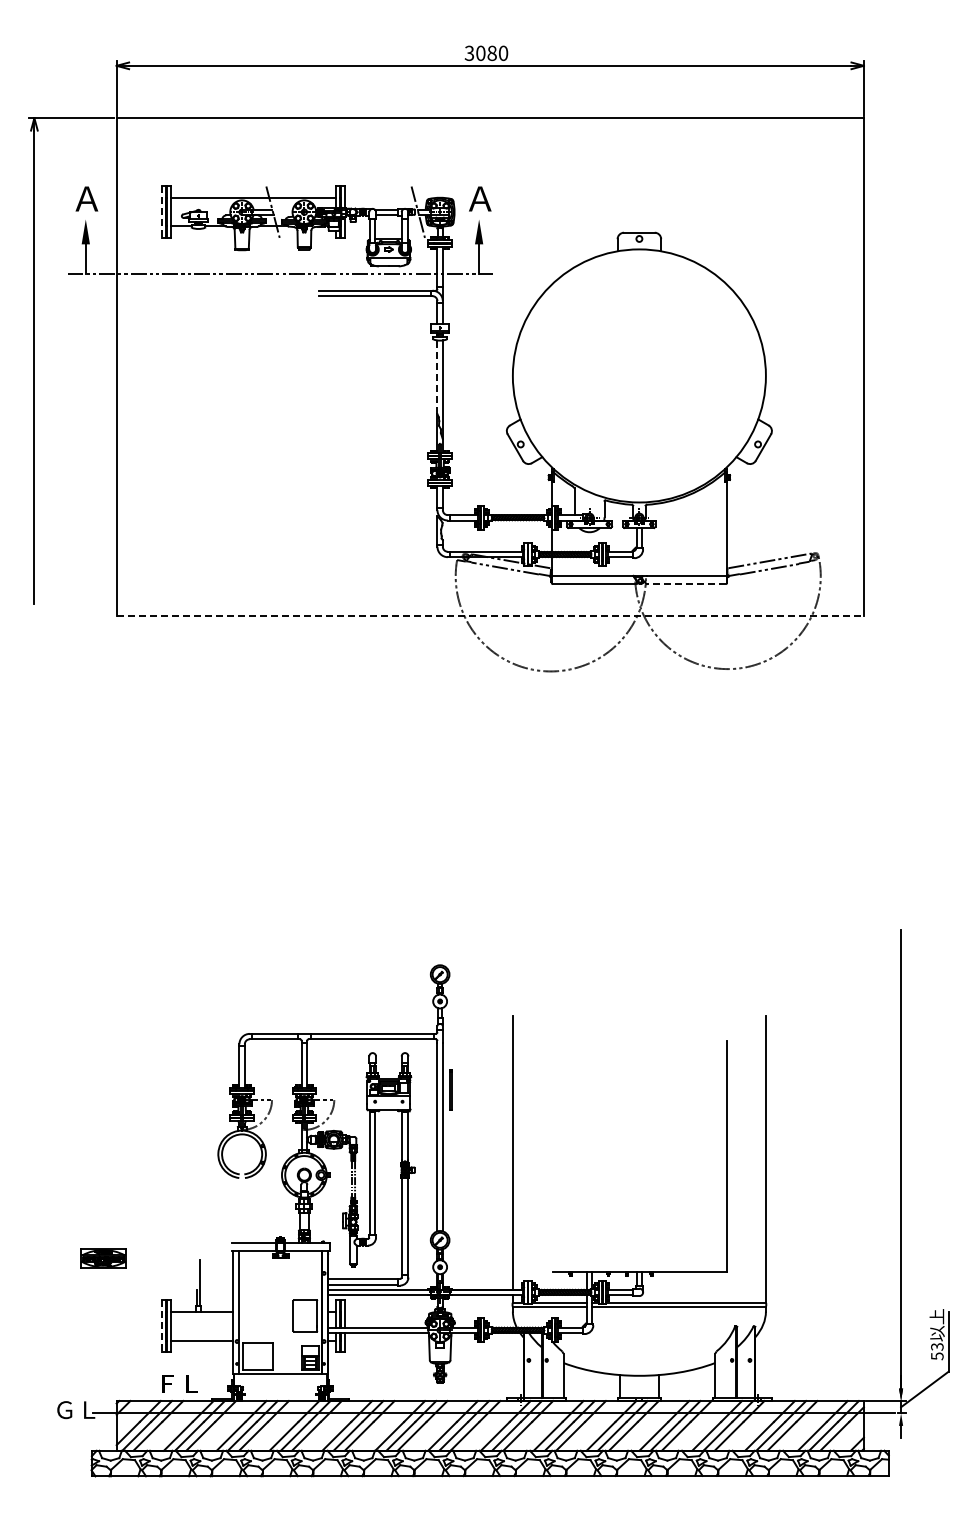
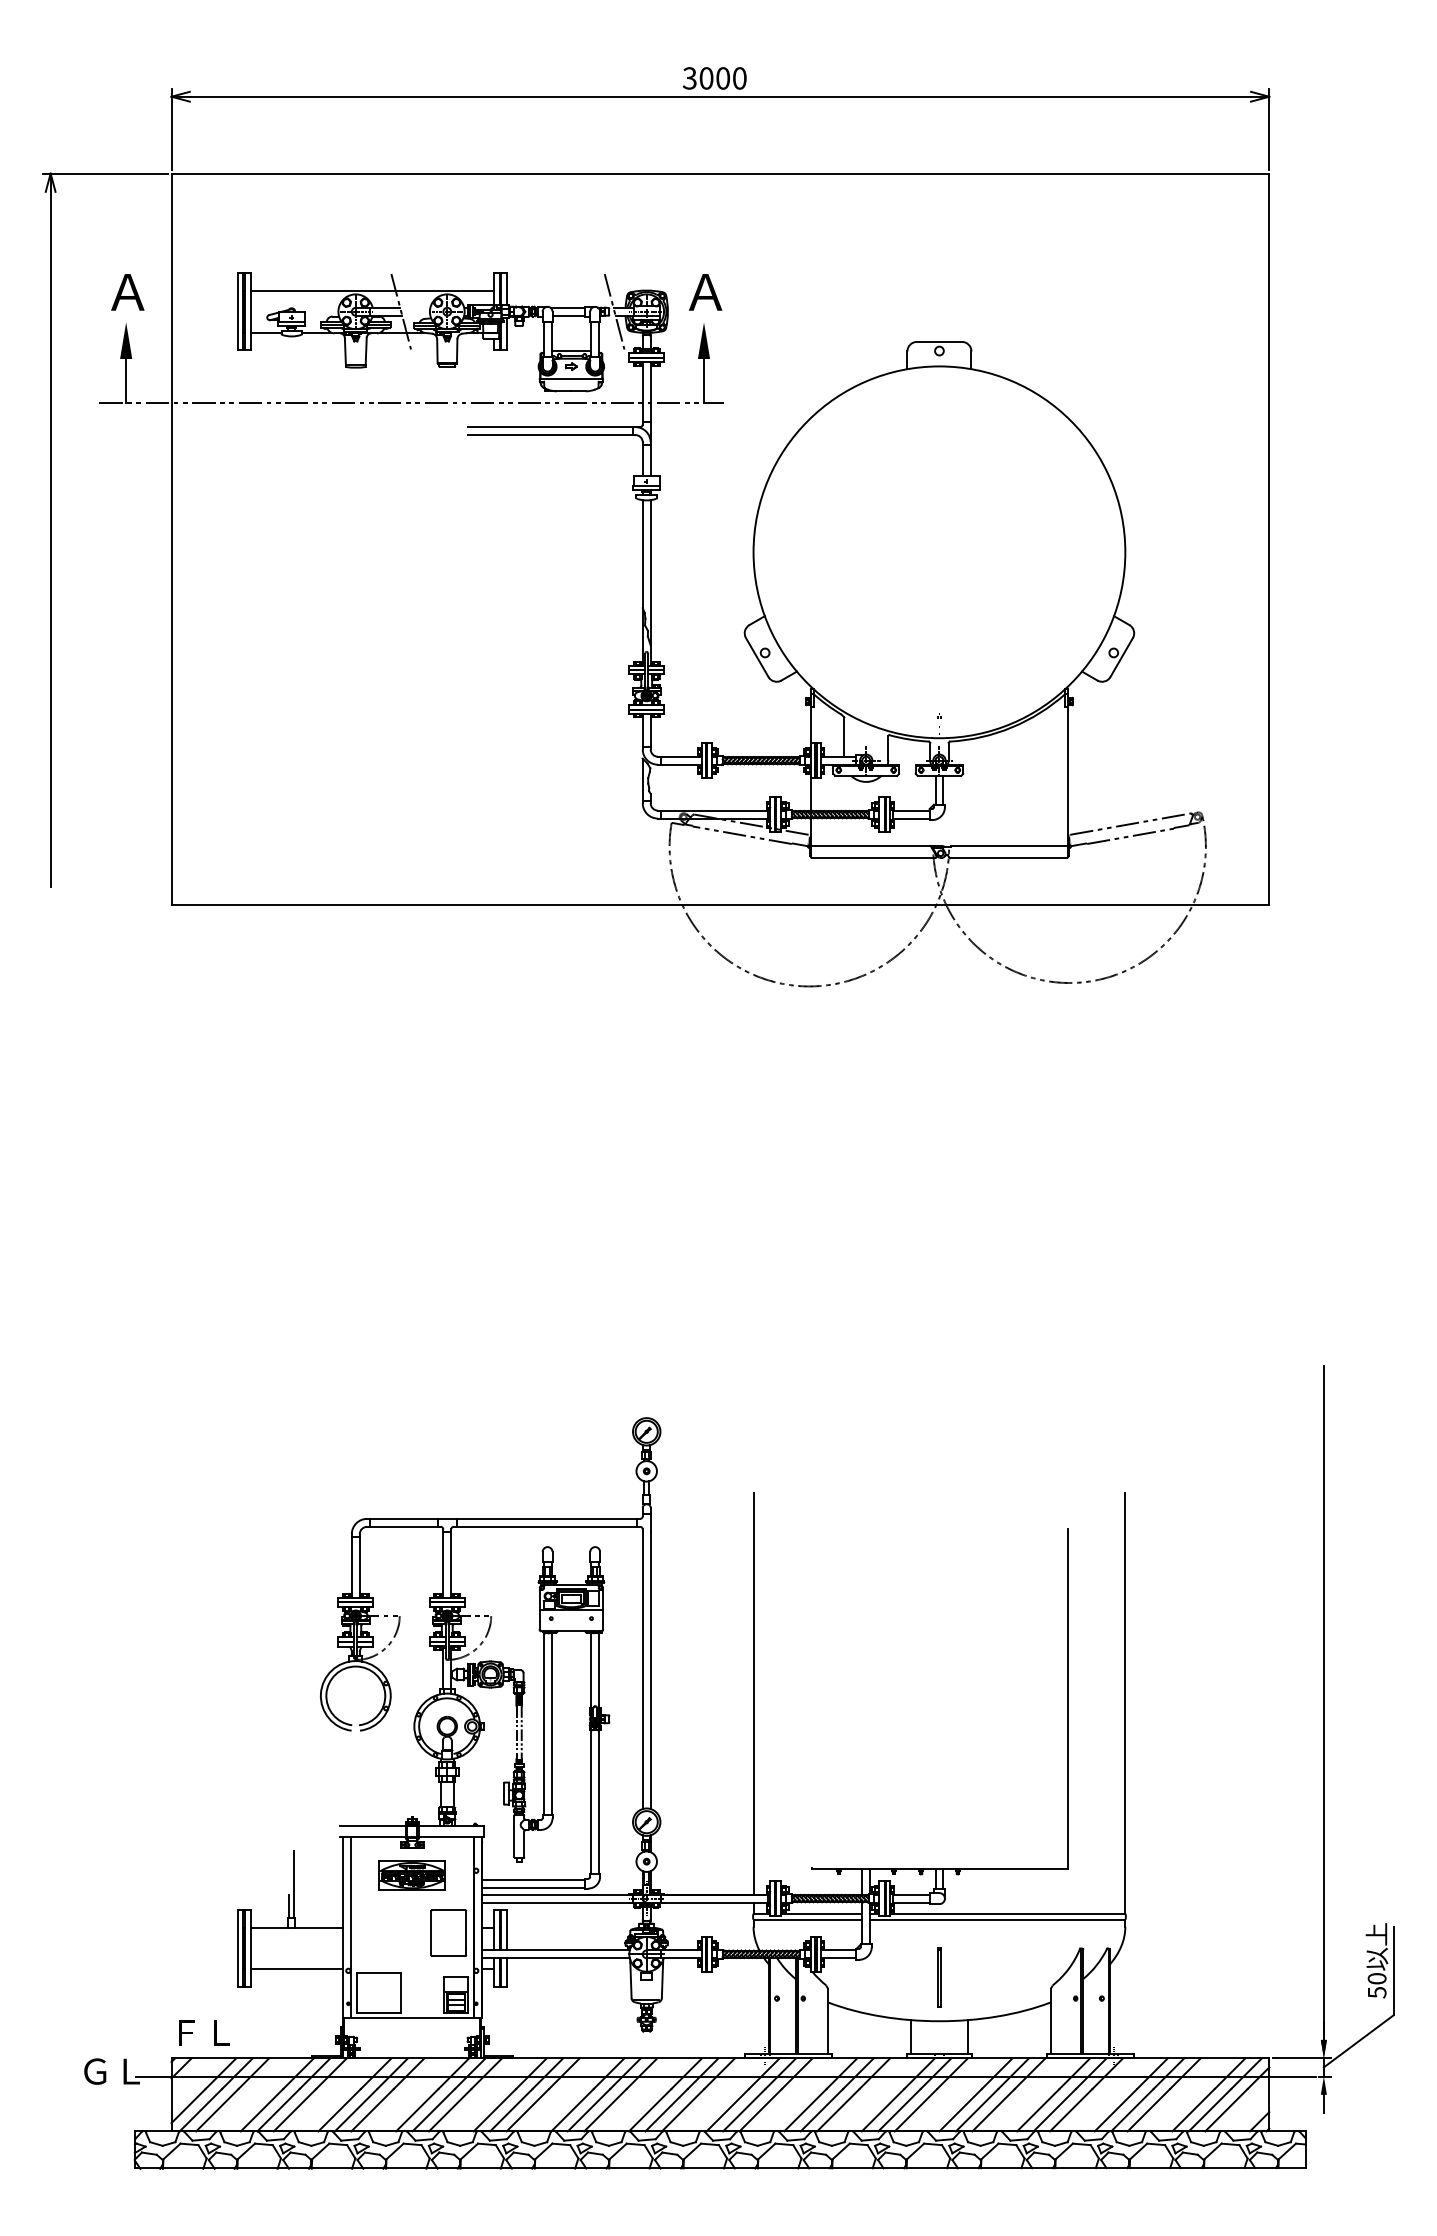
text: (491, 53) -> (722, 78), 3080 -> 3000
line: (161, 212) -> (237, 312), dashed -> solid
line: (437, 377) -> (642, 554), dashed -> solid
line: (686, 584) -> (1008, 858), dashed -> solid
line: (490, 616) -> (720, 905), dashed -> solid
line: (450, 1089) -> (938, 1976), moved
part: (103, 1258) -> (412, 1875), moved
line: (161, 1326) -> (237, 1948), dashed -> solid
text: (937, 1346) -> (1377, 1978), 53 -> 50
text: (179, 1383) -> (203, 2032), moved

